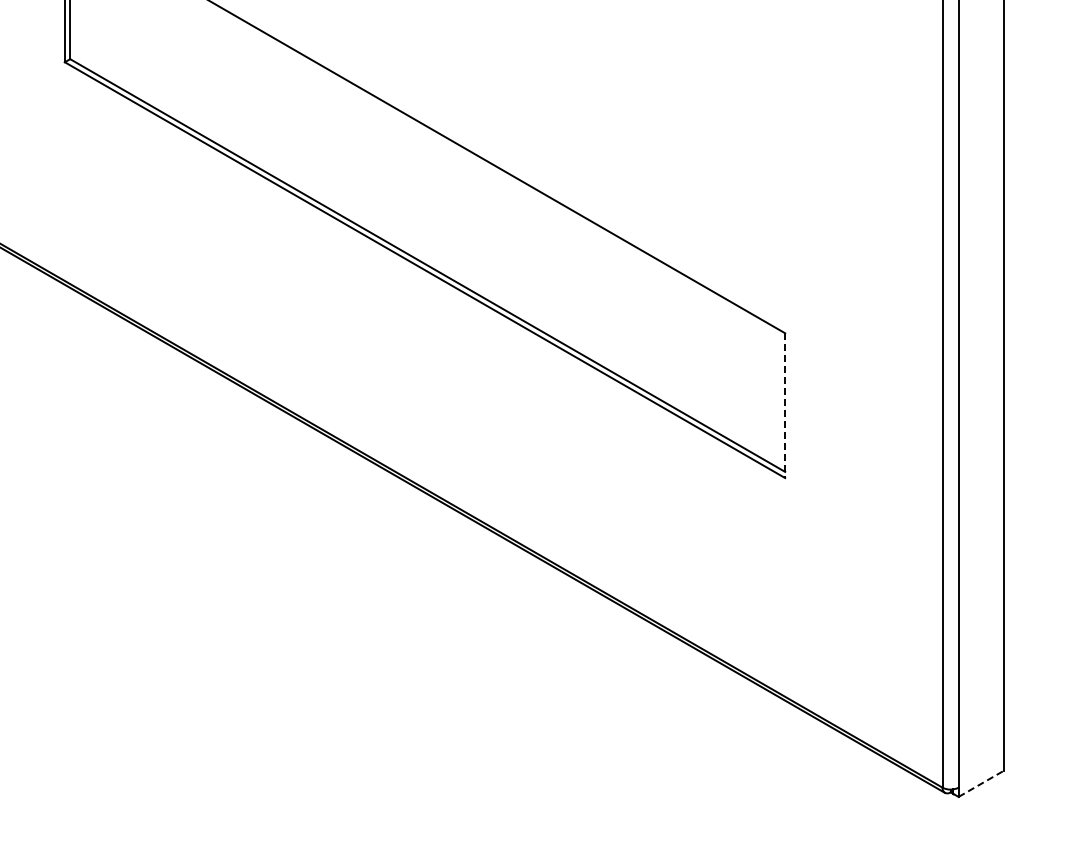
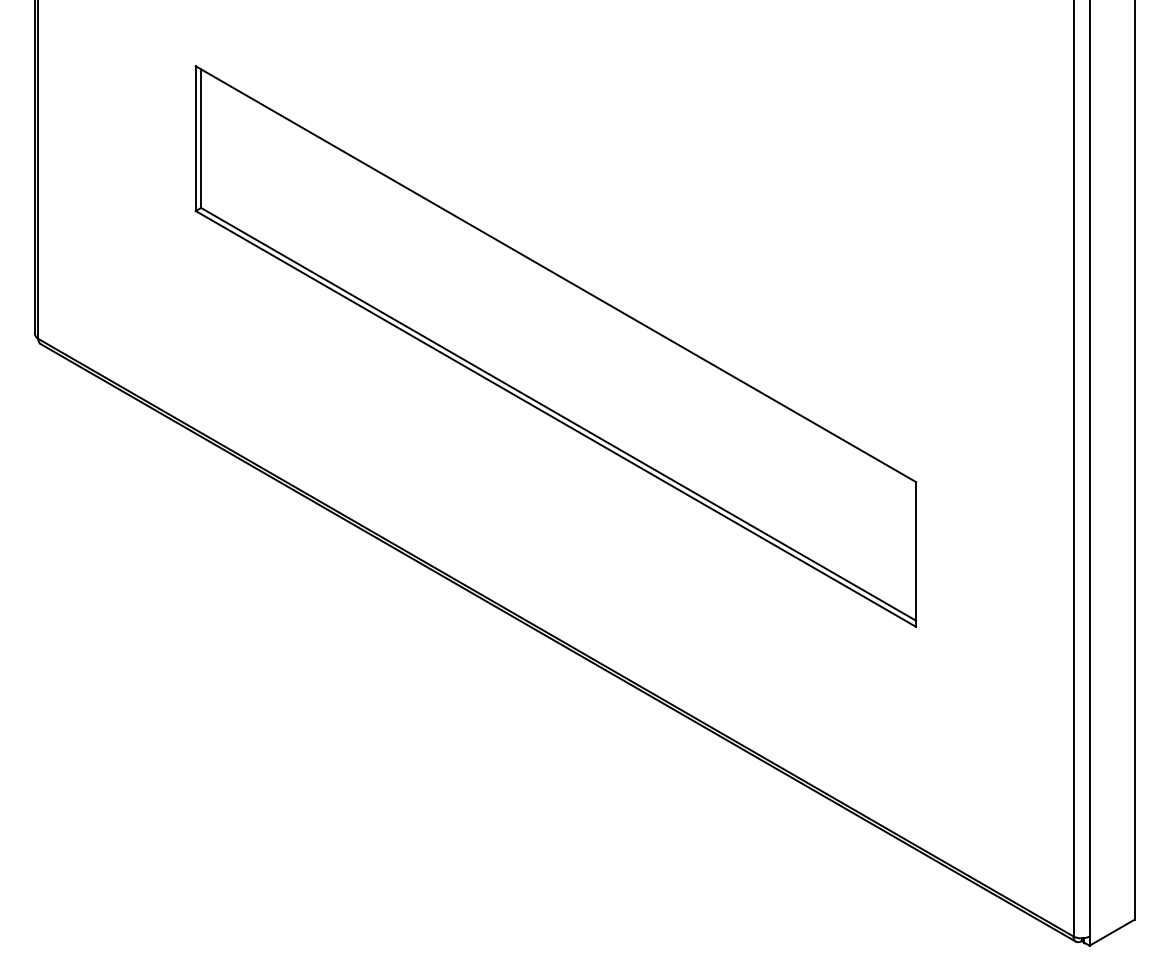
line: (785, 406) -> (916, 555), dashed -> solid
line: (981, 783) -> (1112, 932), dashed -> solid

